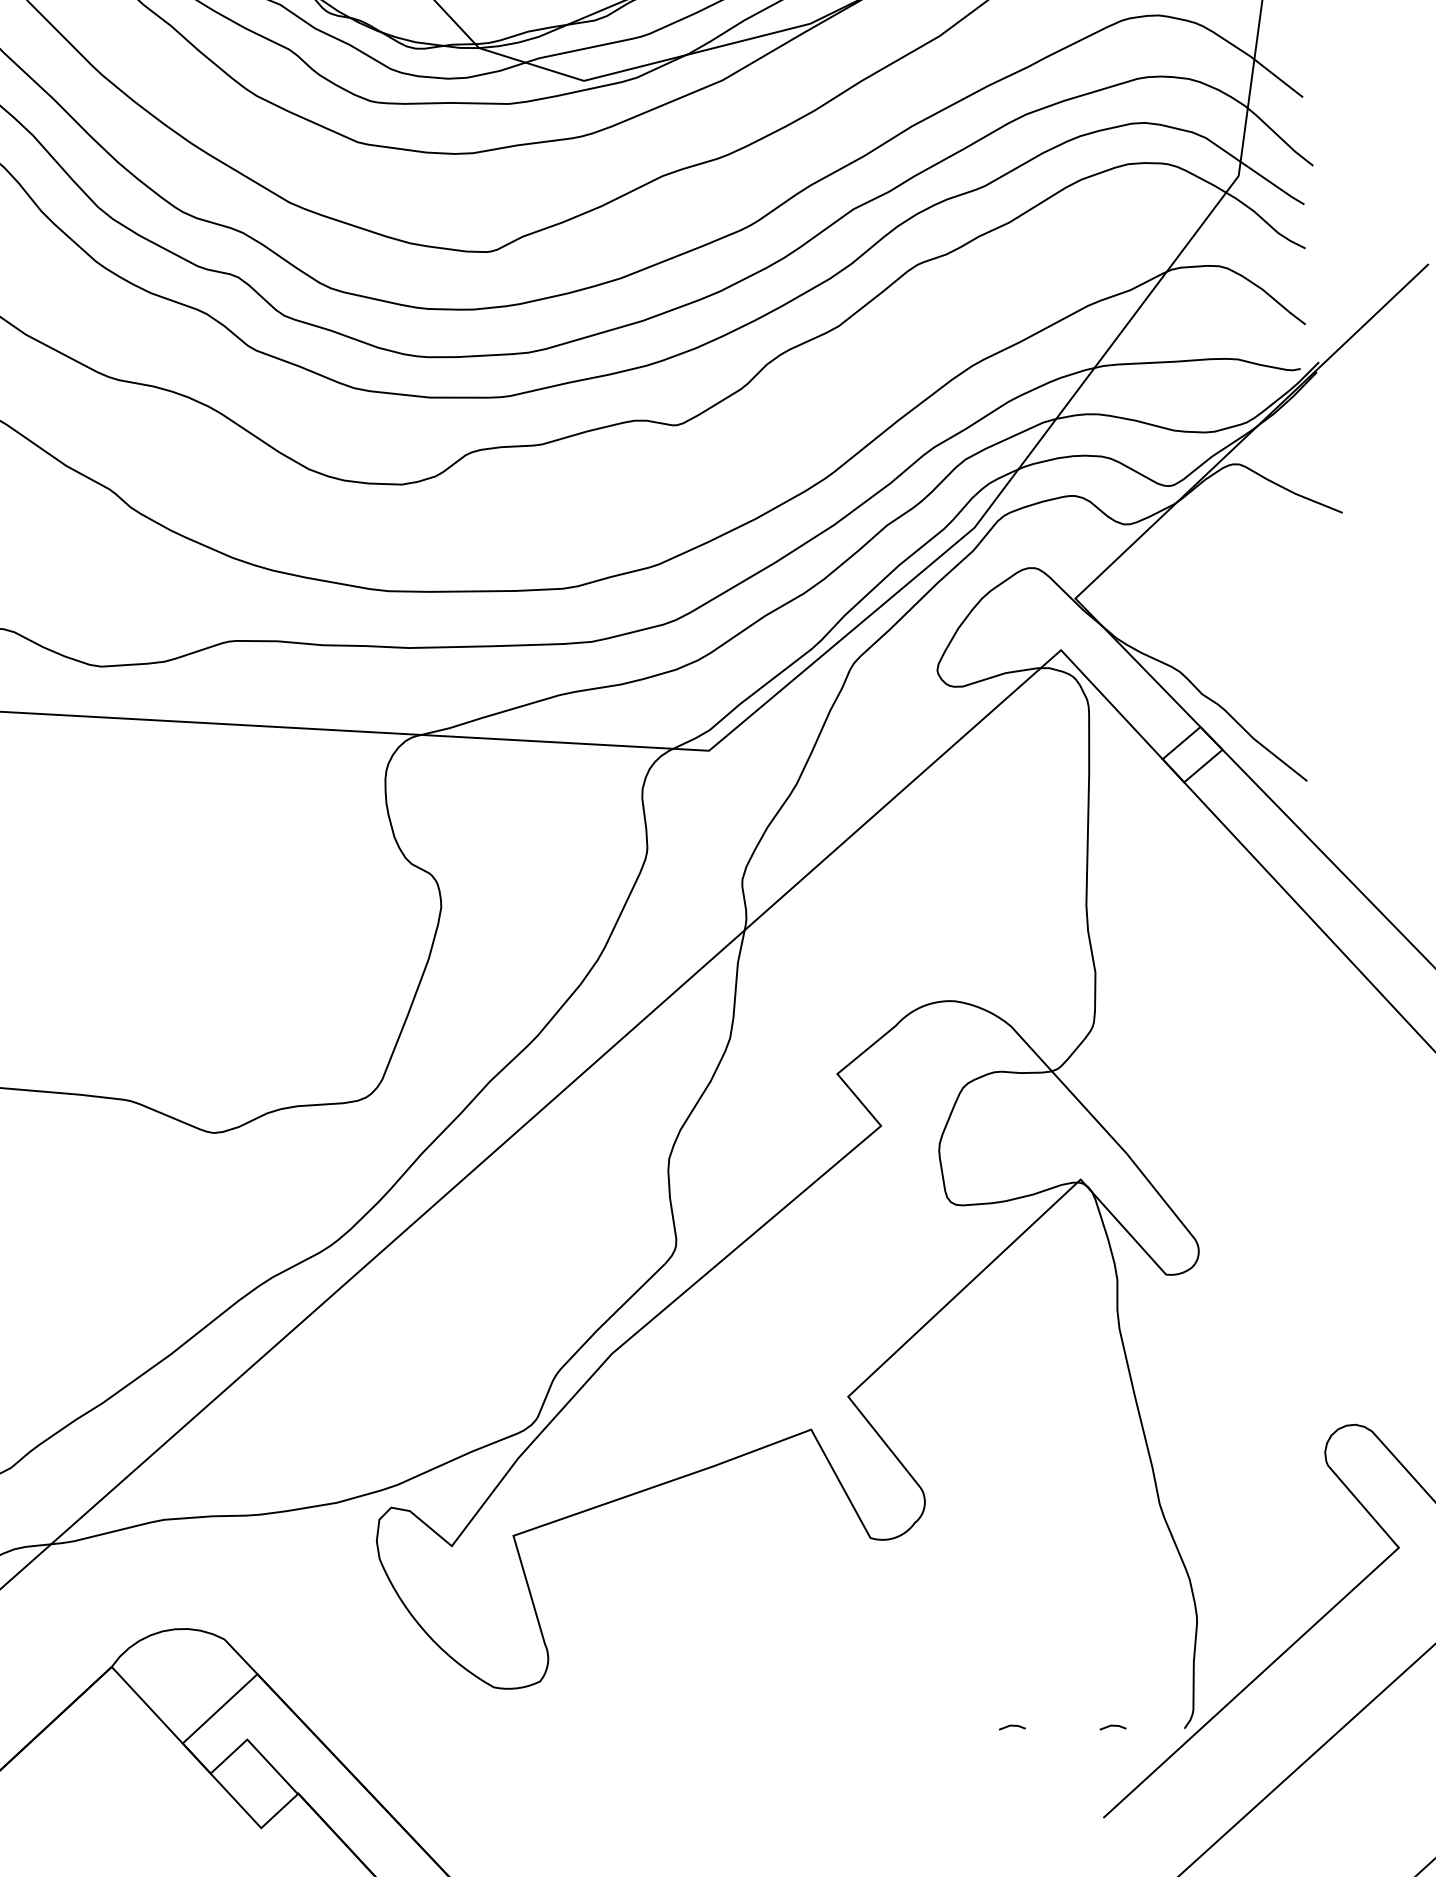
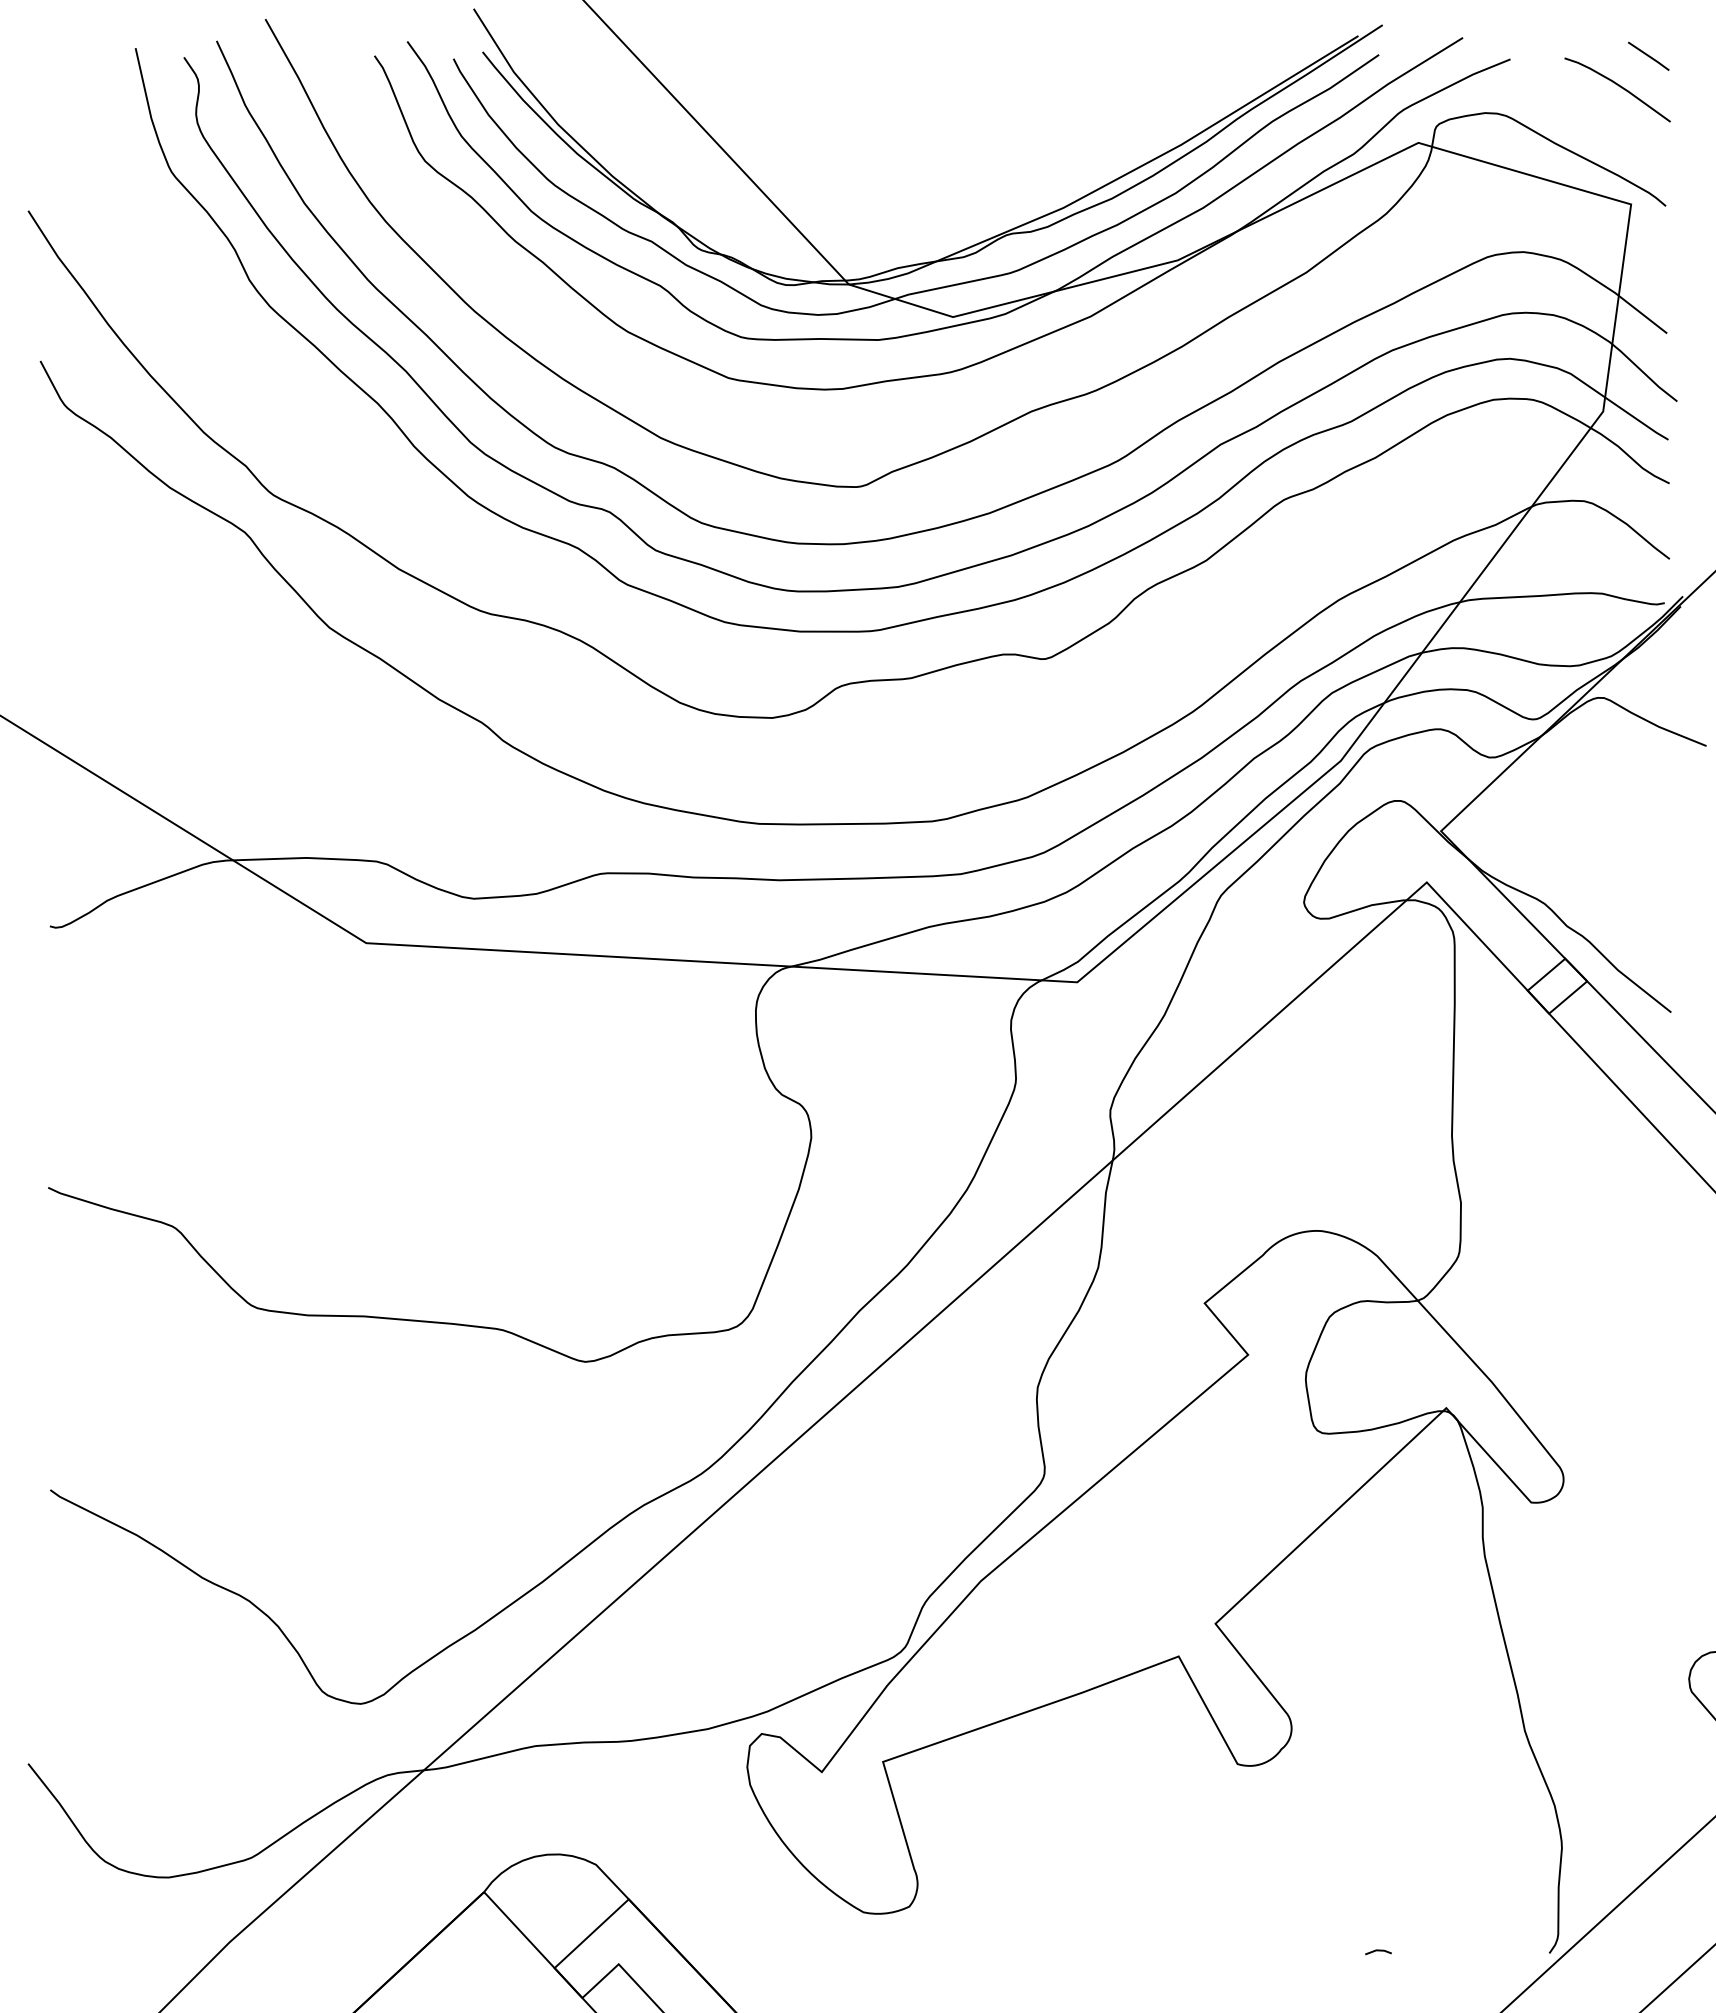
line: (1113, 1726) -> (1478, 1951), removed

